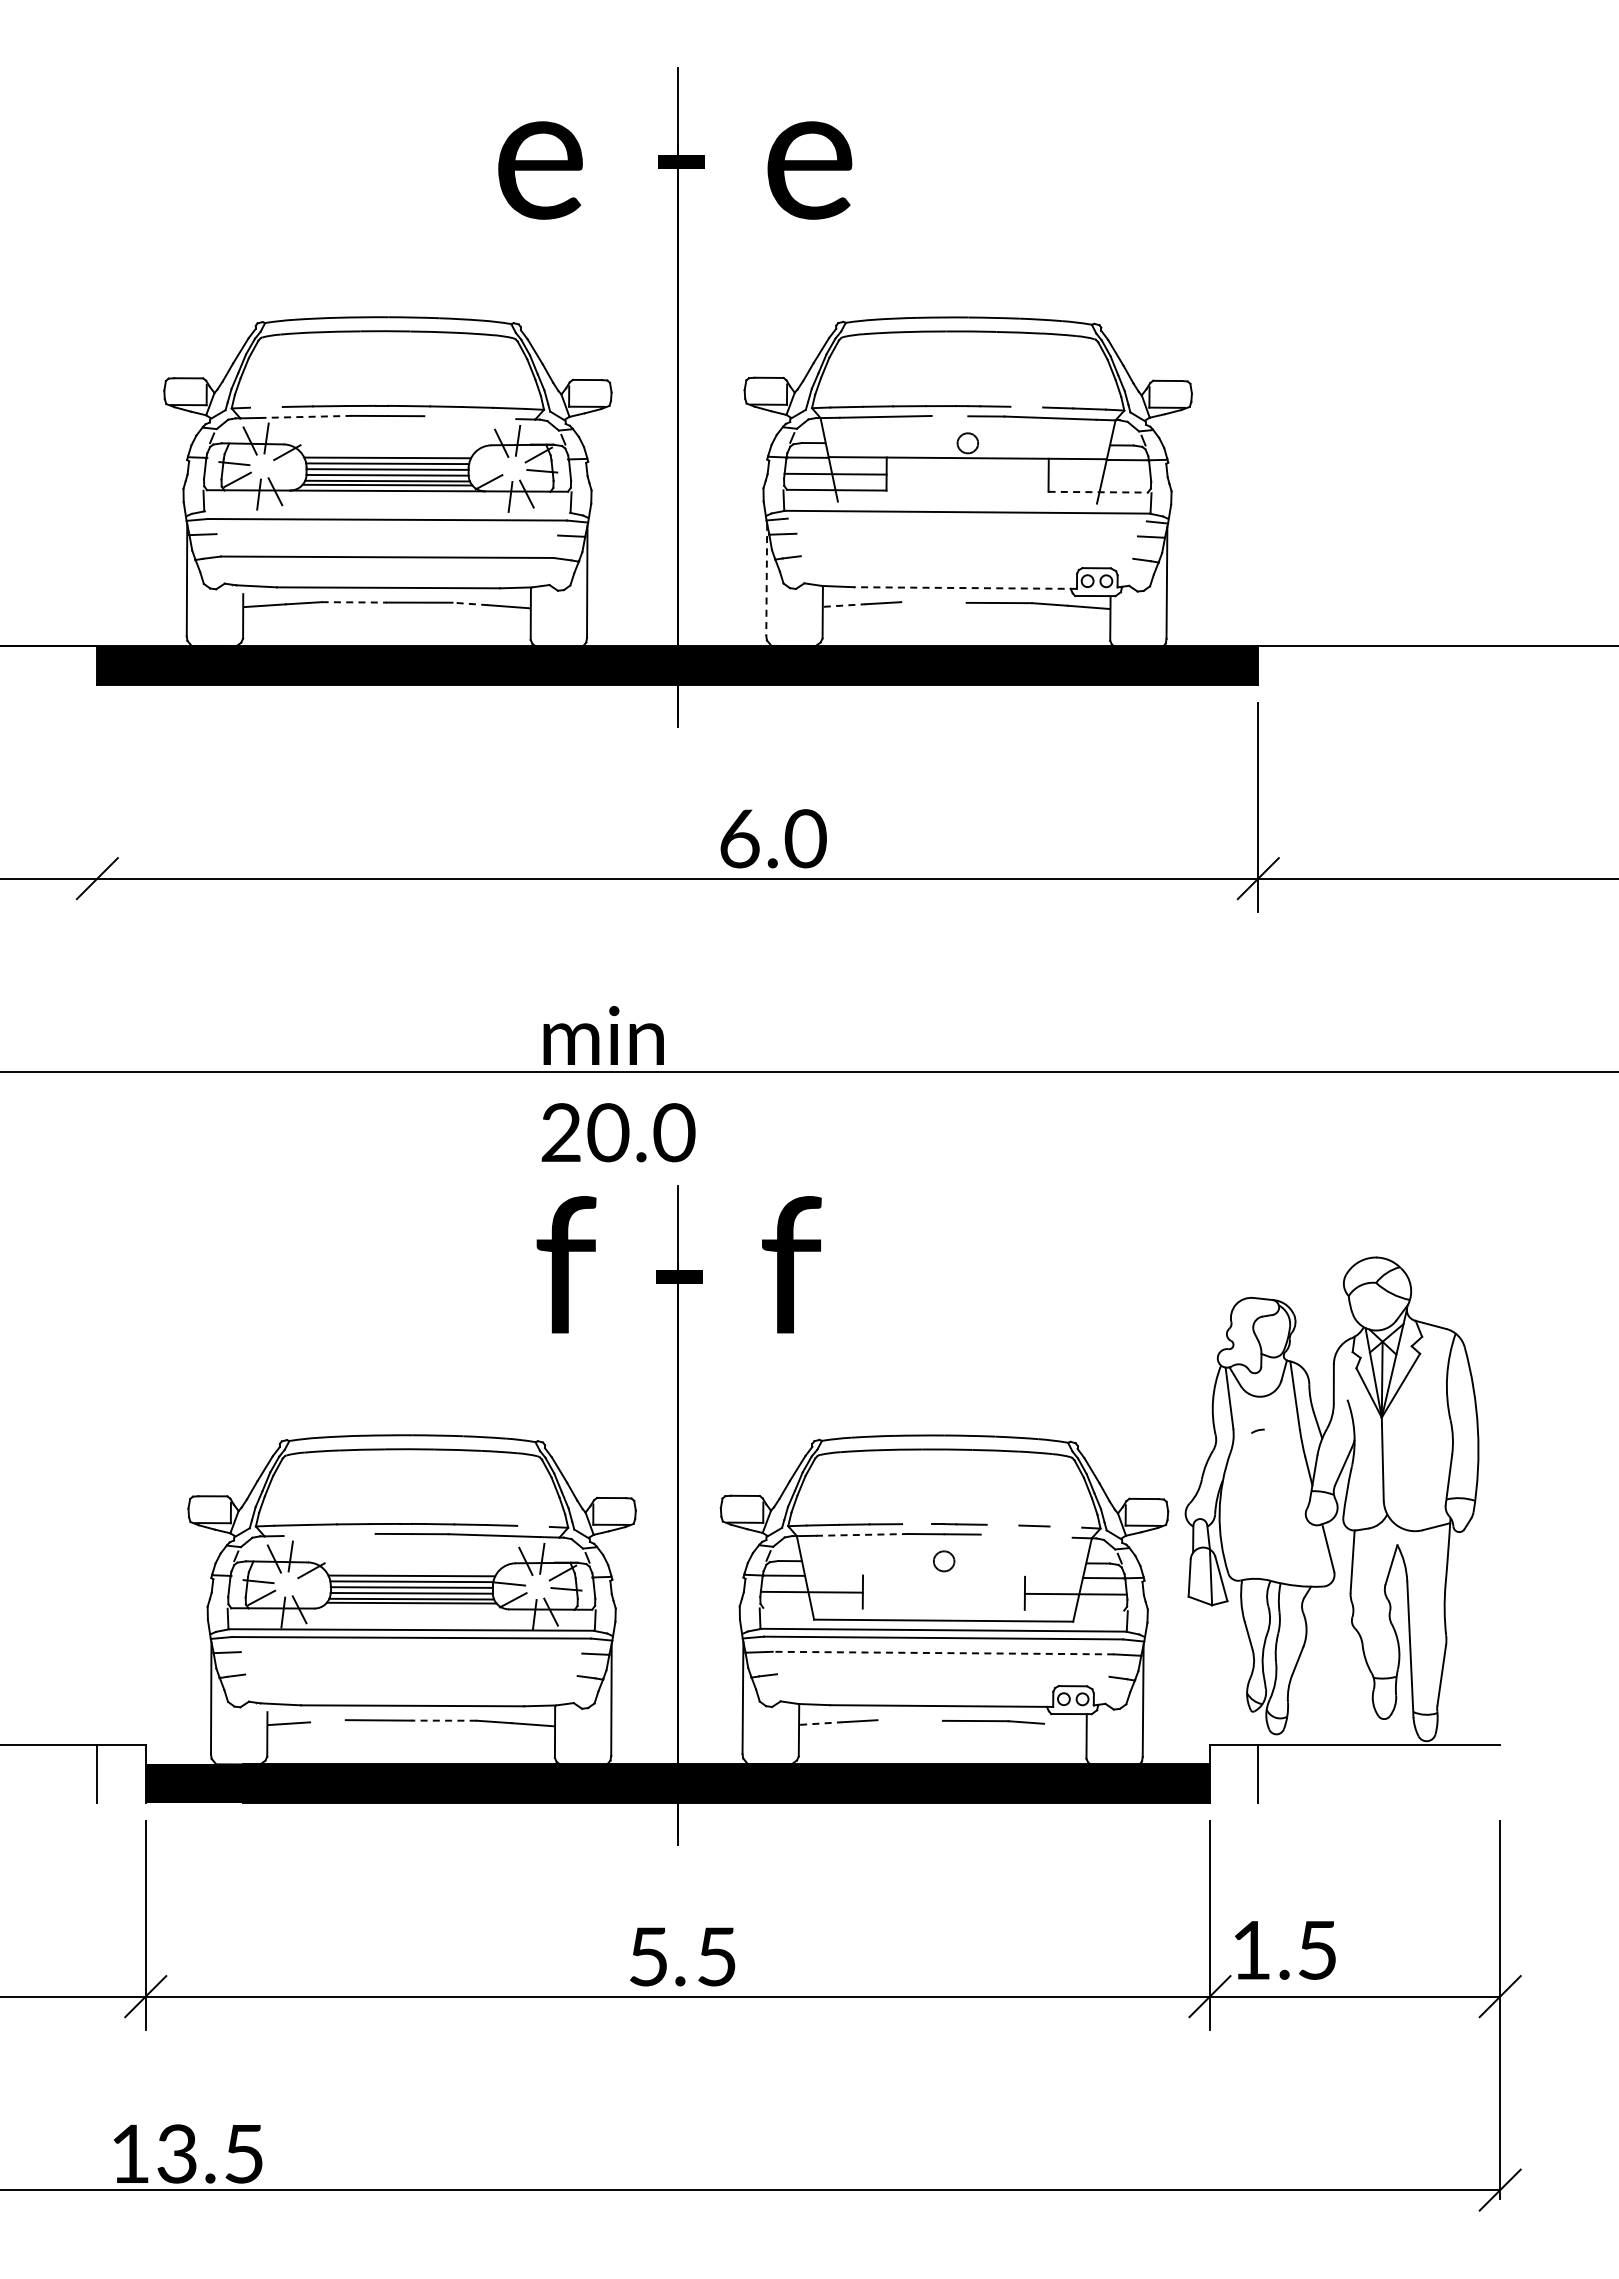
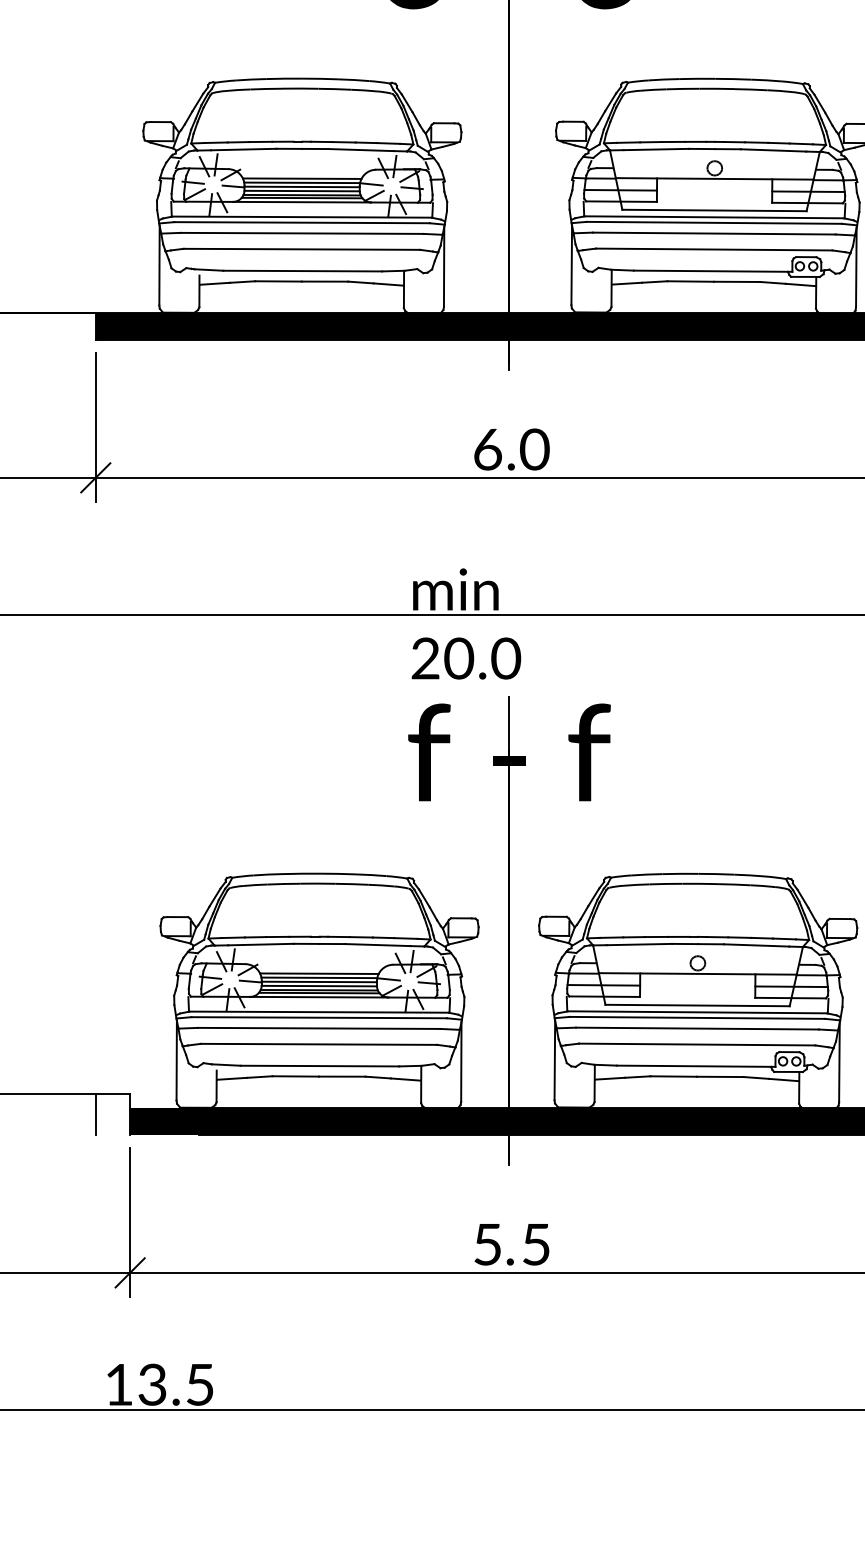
line: (1026, 406) -> (756, 142), added
line: (266, 407) -> (216, 142), added
line: (949, 415) -> (701, 148), added
line: (305, 416) -> (243, 149), dashed -> solid
line: (470, 417) -> (361, 149), added
line: (485, 465) -> (371, 184), added
line: (290, 468) -> (233, 186), added
line: (1099, 475) -> (808, 191), added
line: (1098, 492) -> (807, 203), dashed -> solid
line: (967, 502) -> (714, 210), added
line: (387, 511) -> (302, 216), added
line: (966, 519) -> (713, 222), added
line: (387, 534) -> (302, 233), added
line: (966, 534) -> (713, 233), added
line: (966, 557) -> (713, 249), added
line: (766, 580) -> (571, 265), dashed -> solid
line: (965, 588) -> (713, 271), dashed -> solid
line: (354, 602) -> (278, 281), dashed -> solid
line: (933, 602) -> (690, 281), added
line: (470, 603) -> (361, 282), dashed -> solid
line: (844, 605) -> (627, 283), dashed -> solid
line: (97, 807) -> (95, 427), added
text: (773, 838) -> (511, 449), moved
line: (917, 1524) -> (678, 937), added
line: (1002, 1524) -> (739, 937), added
line: (533, 1525) -> (405, 937), added
line: (1065, 1526) -> (784, 938), added
line: (329, 1534) -> (260, 944), added
line: (862, 1534) -> (639, 944), dashed -> solid
line: (1026, 1535) -> (756, 944), added
line: (943, 1576) -> (697, 974), added
line: (314, 1586) -> (250, 981), added
line: (812, 1607) -> (604, 996), added
line: (411, 1608) -> (319, 996), added
line: (1074, 1609) -> (790, 997), added
line: (411, 1652) -> (319, 1028), added
line: (943, 1653) -> (697, 1028), dashed -> solid
line: (411, 1675) -> (319, 1044), added
line: (943, 1675) -> (697, 1044), added
line: (443, 1720) -> (341, 1076), dashed -> solid
line: (909, 1720) -> (673, 1076), added
line: (327, 1721) -> (259, 1077), added
line: (820, 1723) -> (609, 1078), dashed -> solid
line: (1064, 1725) -> (783, 1080), added

